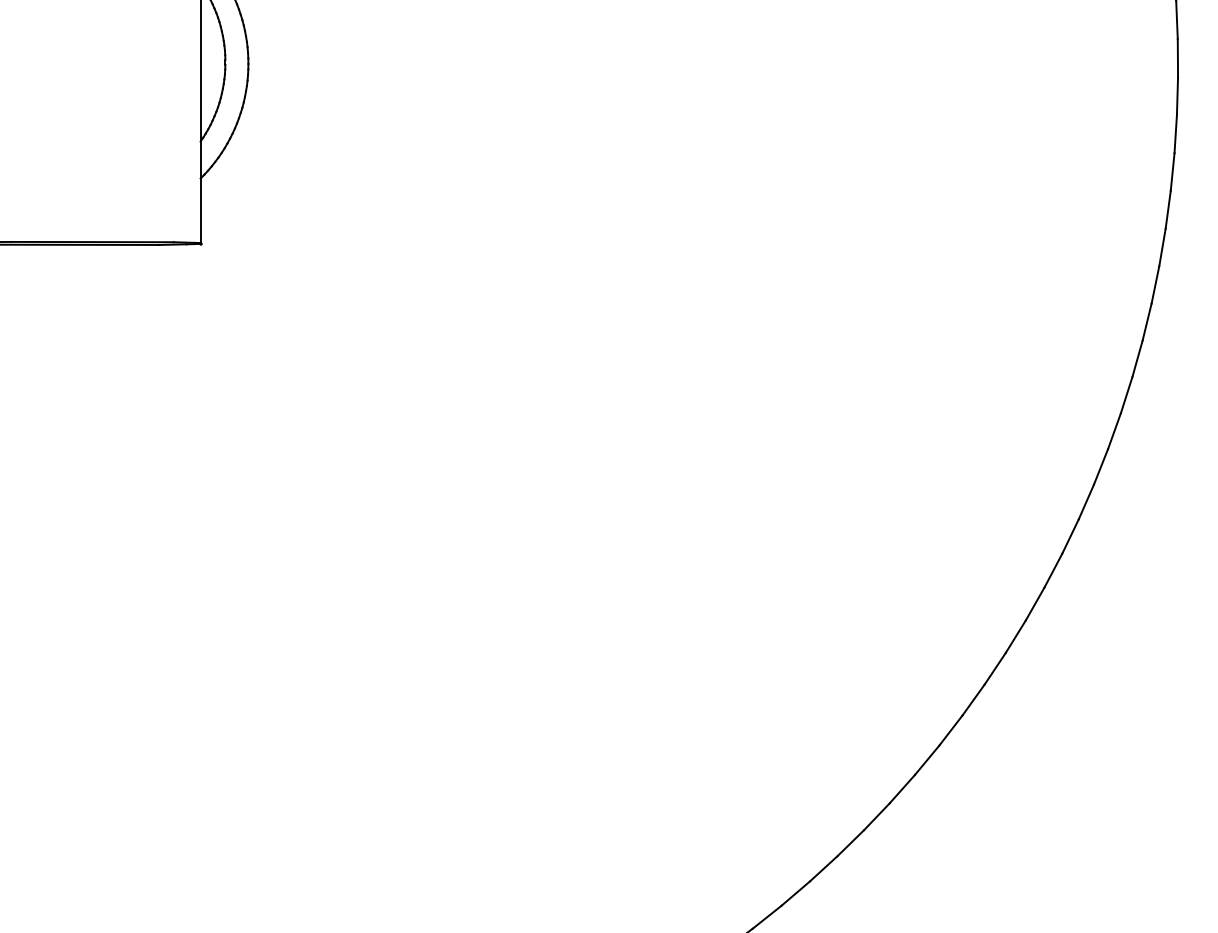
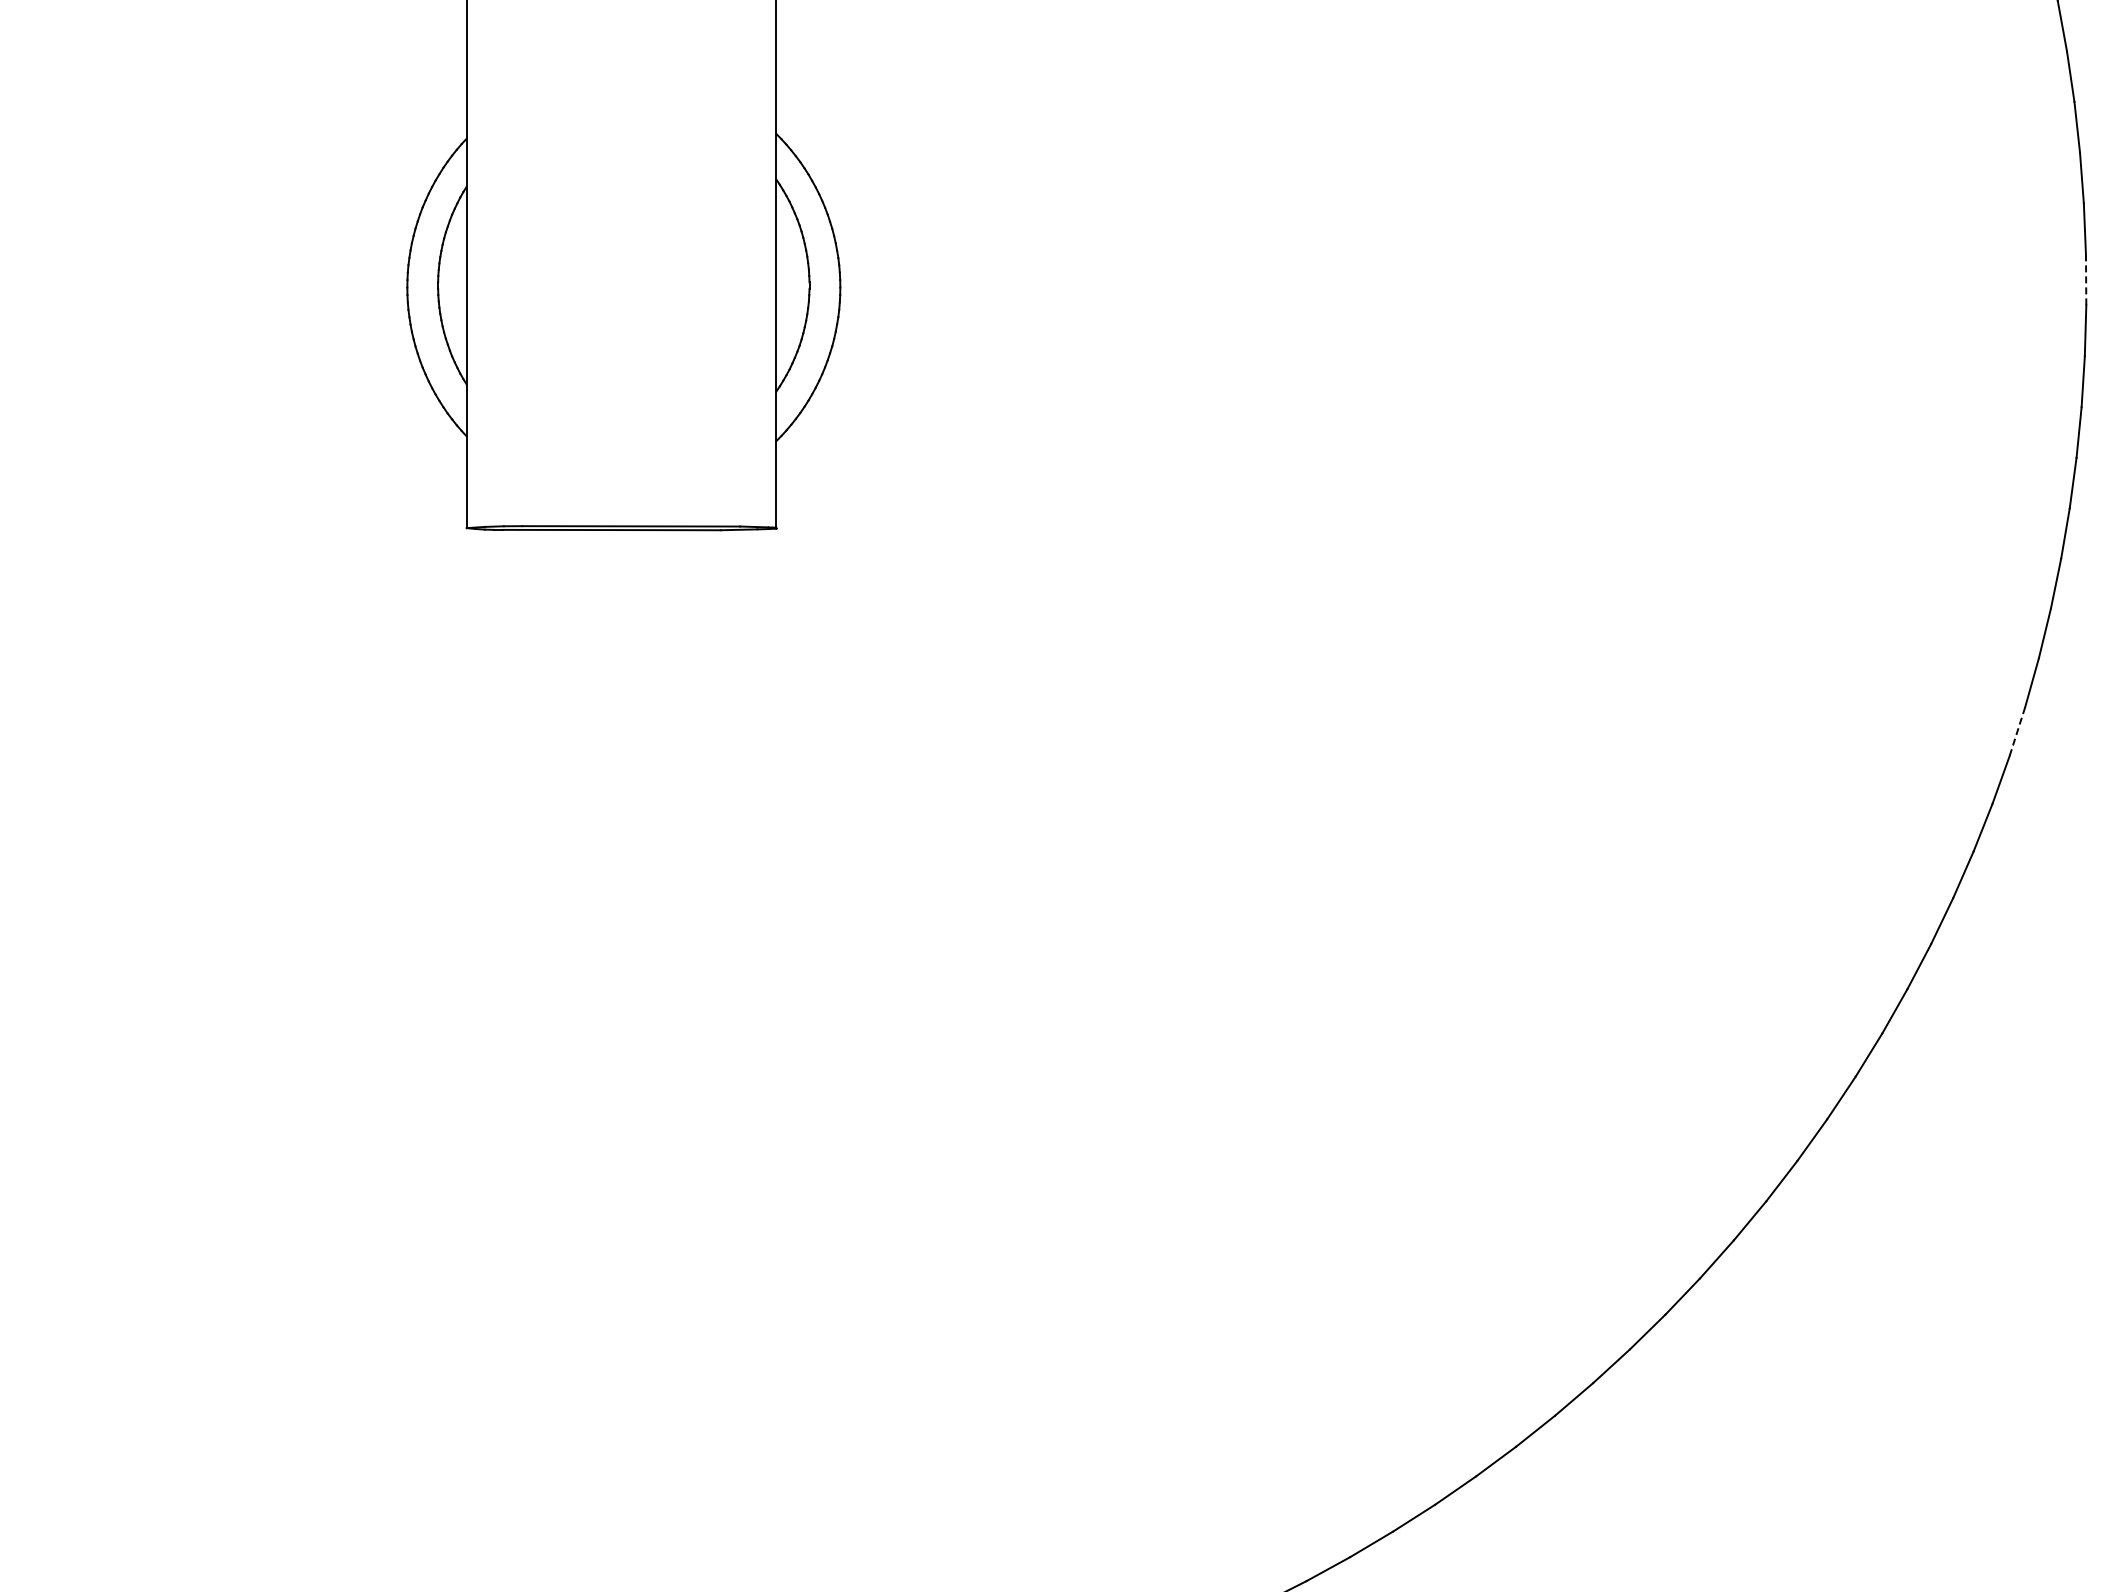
line: (1178, 57) -> (2086, 279), solid -> dashed
line: (1126, 395) -> (2017, 731), solid -> dashed

